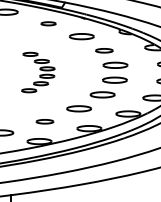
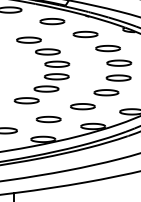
part: (48, 23) -> (52, 21), size x1.67
part: (104, 50) -> (108, 48), size x1.43
part: (38, 72) -> (42, 70), size x1.67
part: (44, 121) -> (48, 119), size x1.43

